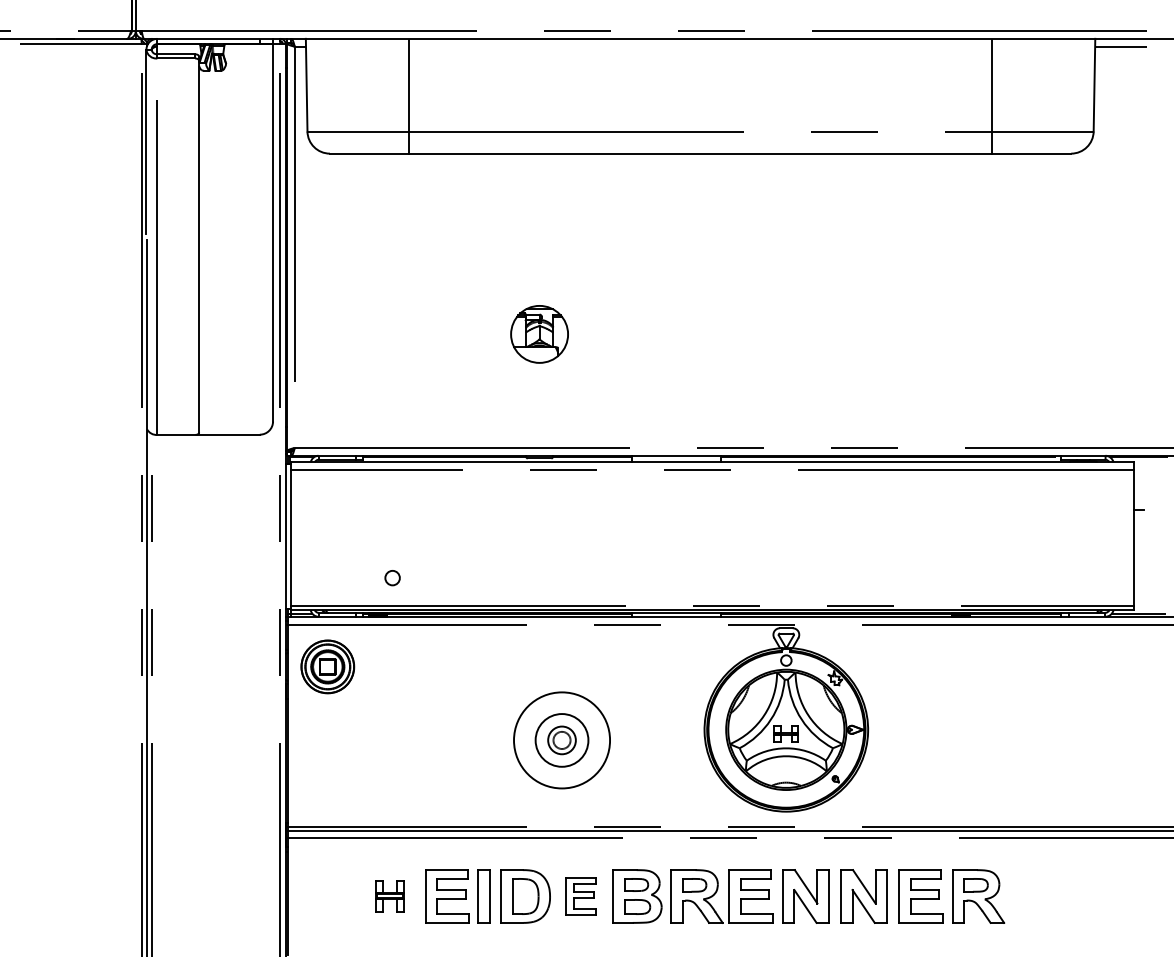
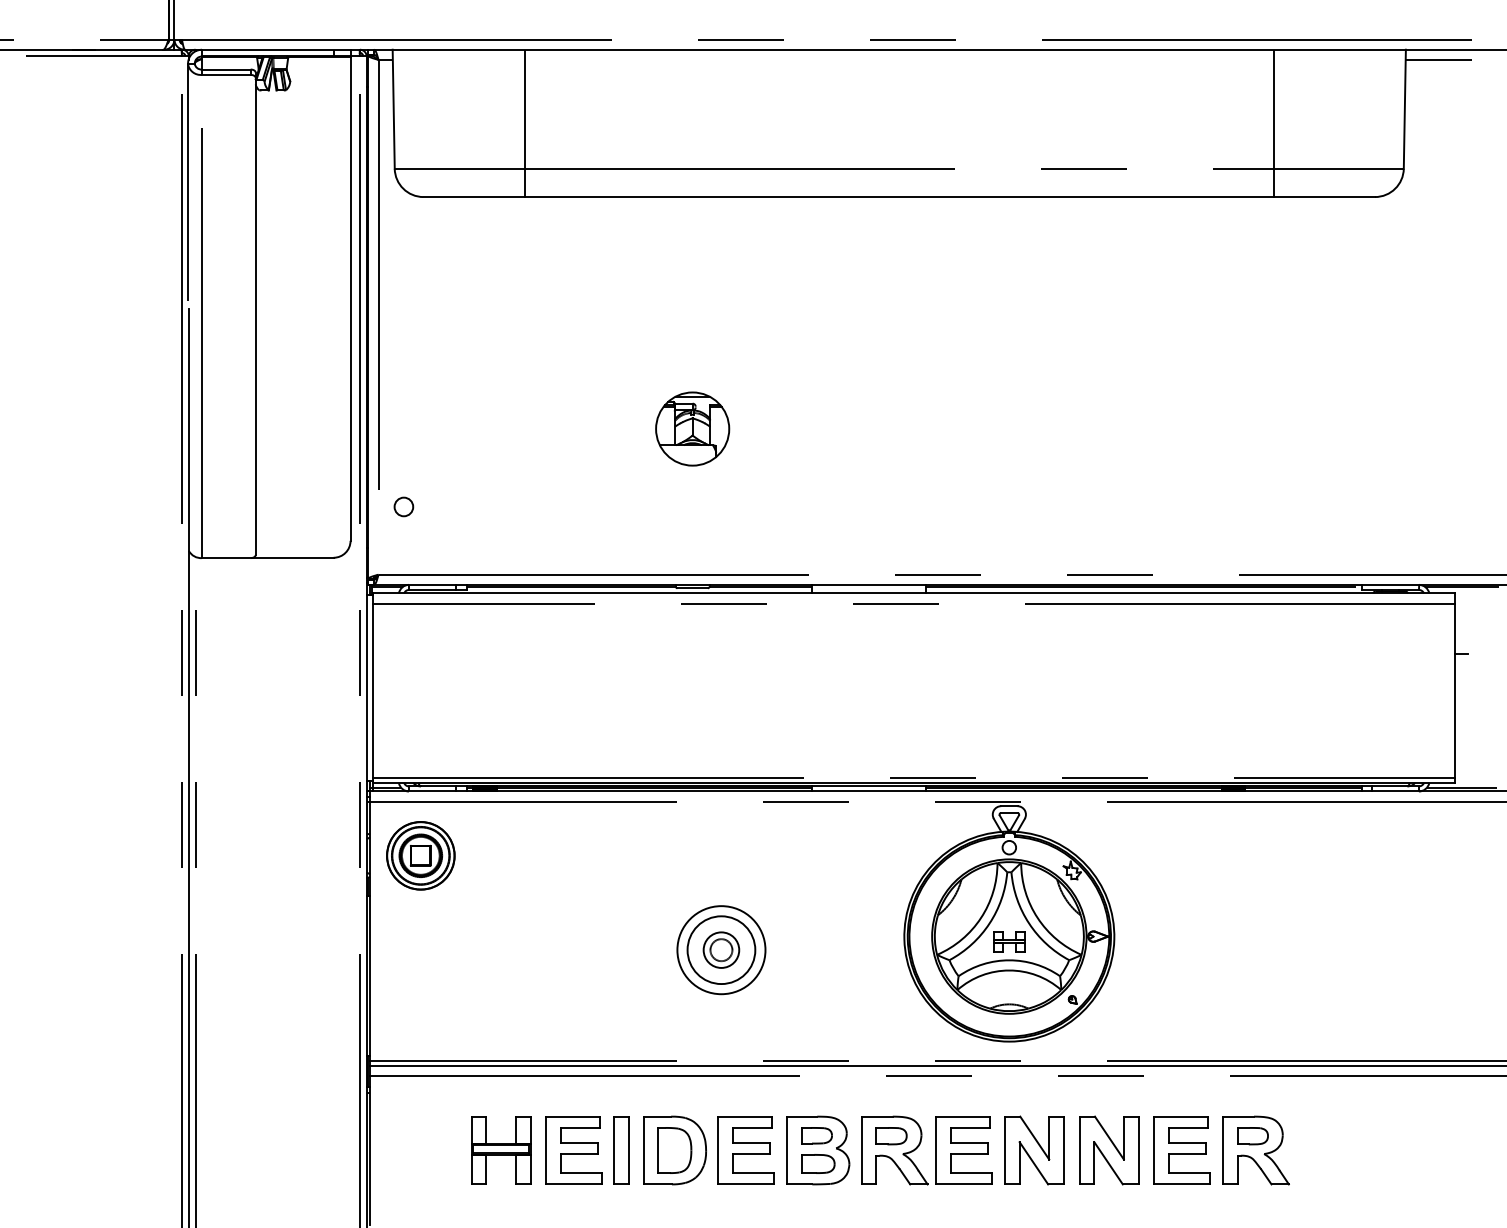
circle: (392, 578) -> (403, 507), moved
circle: (561, 740) -> (720, 950), size x0.71
part: (389, 896) -> (500, 1150), size x1.67
part: (581, 896) -> (746, 1150), size x1.43

